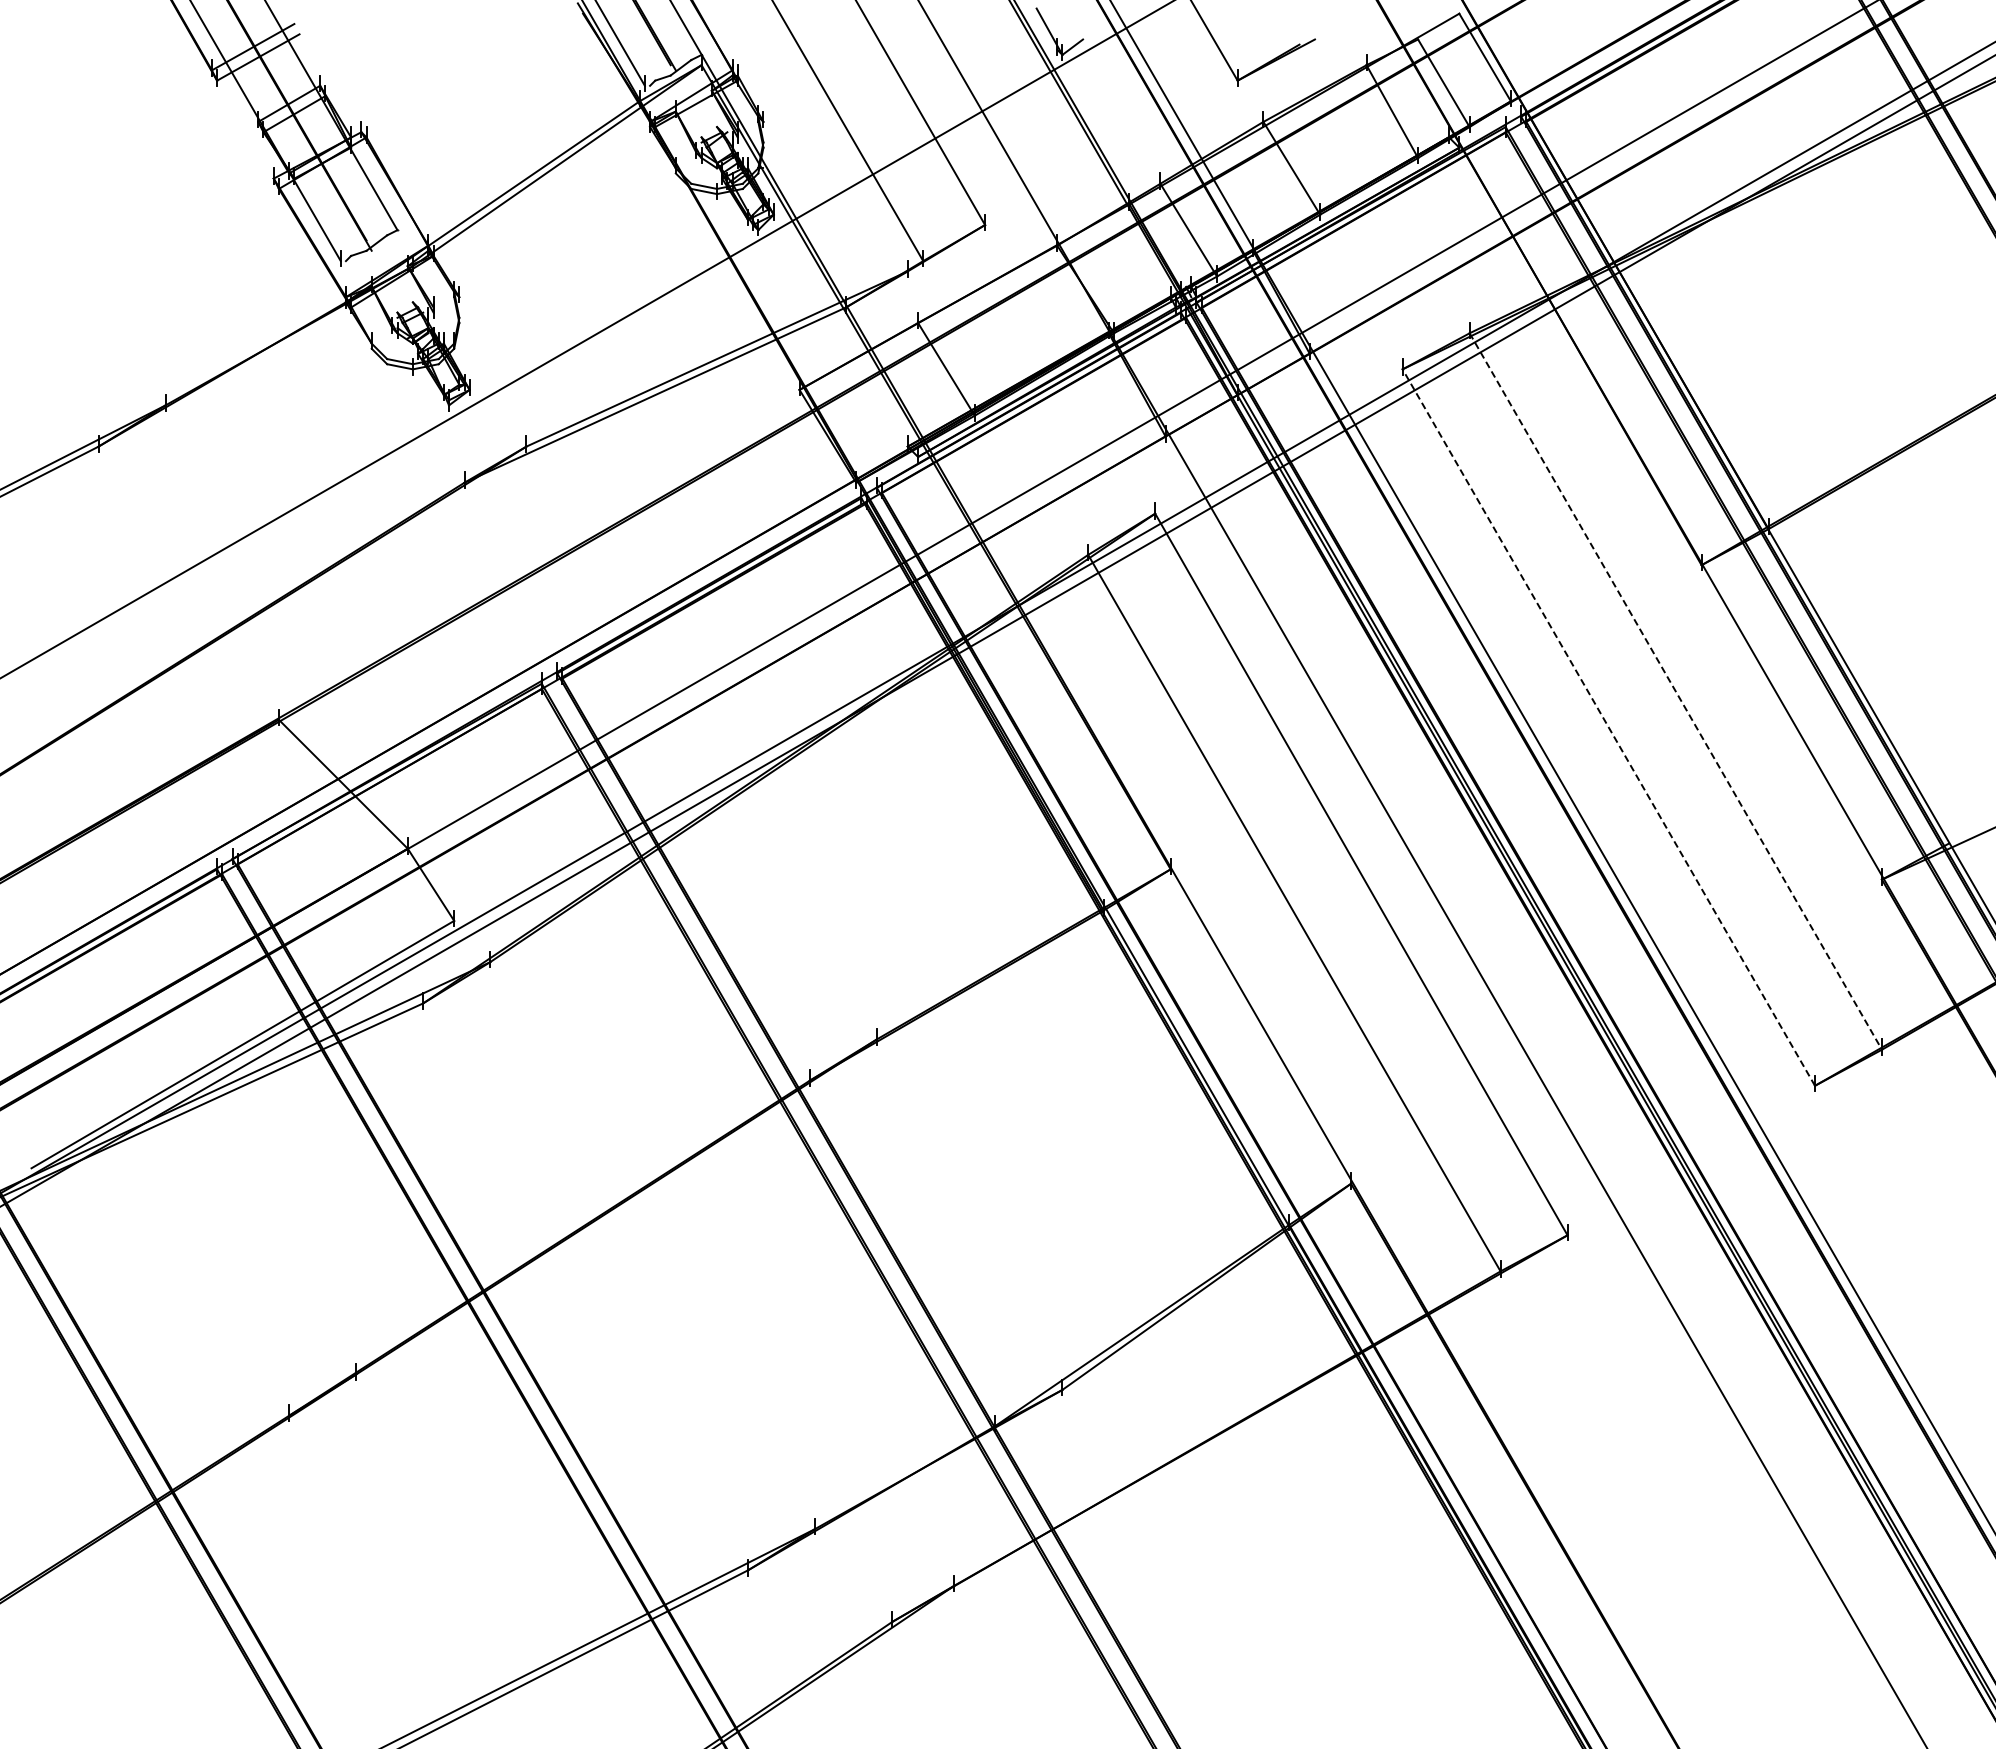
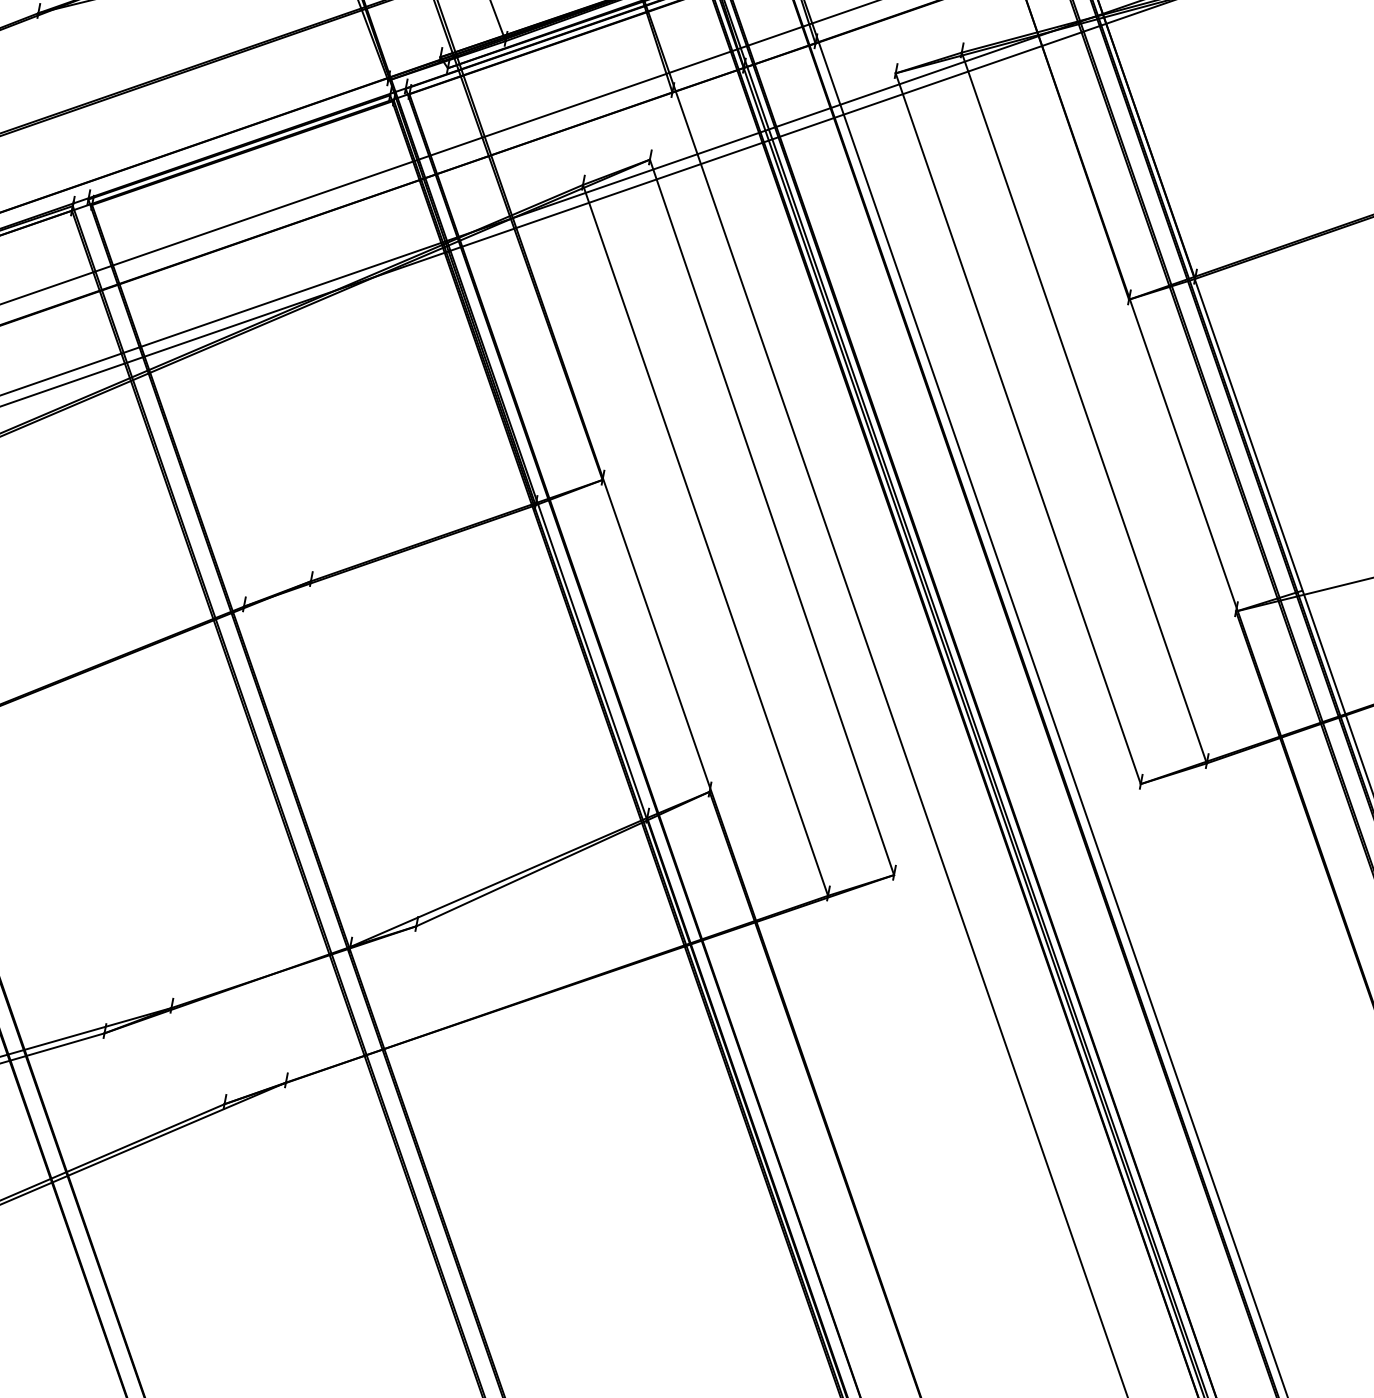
line: (1676, 691) -> (1084, 408), dashed -> solid
line: (1608, 727) -> (1017, 428), dashed -> solid

